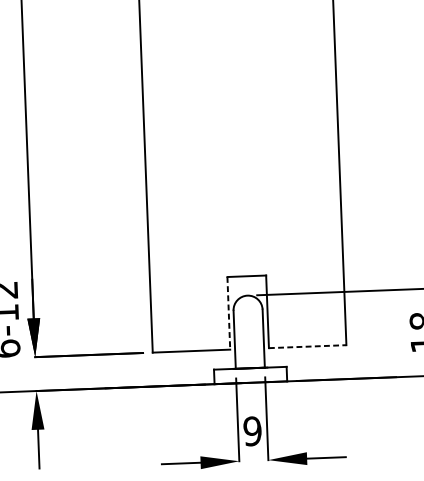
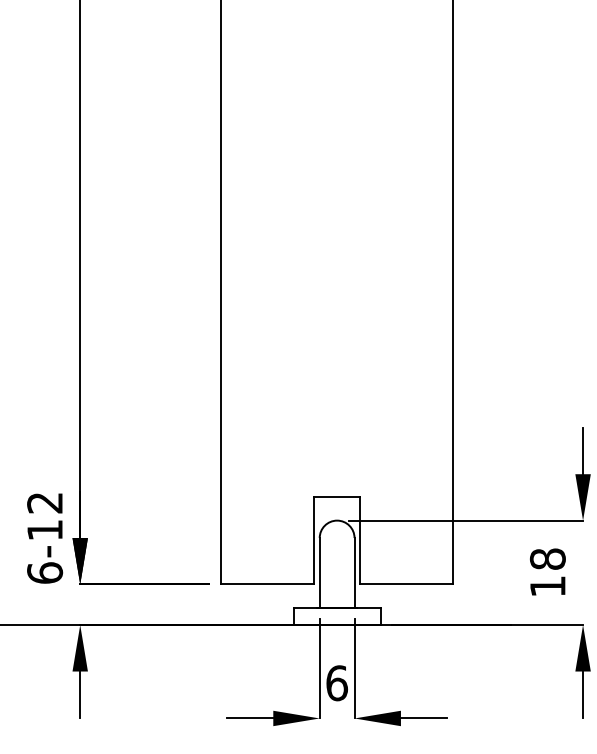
line: (228, 312) -> (313, 540), dashed -> solid
line: (308, 346) -> (407, 584), dashed -> solid
text: (253, 431) -> (337, 683), 9 -> 6

